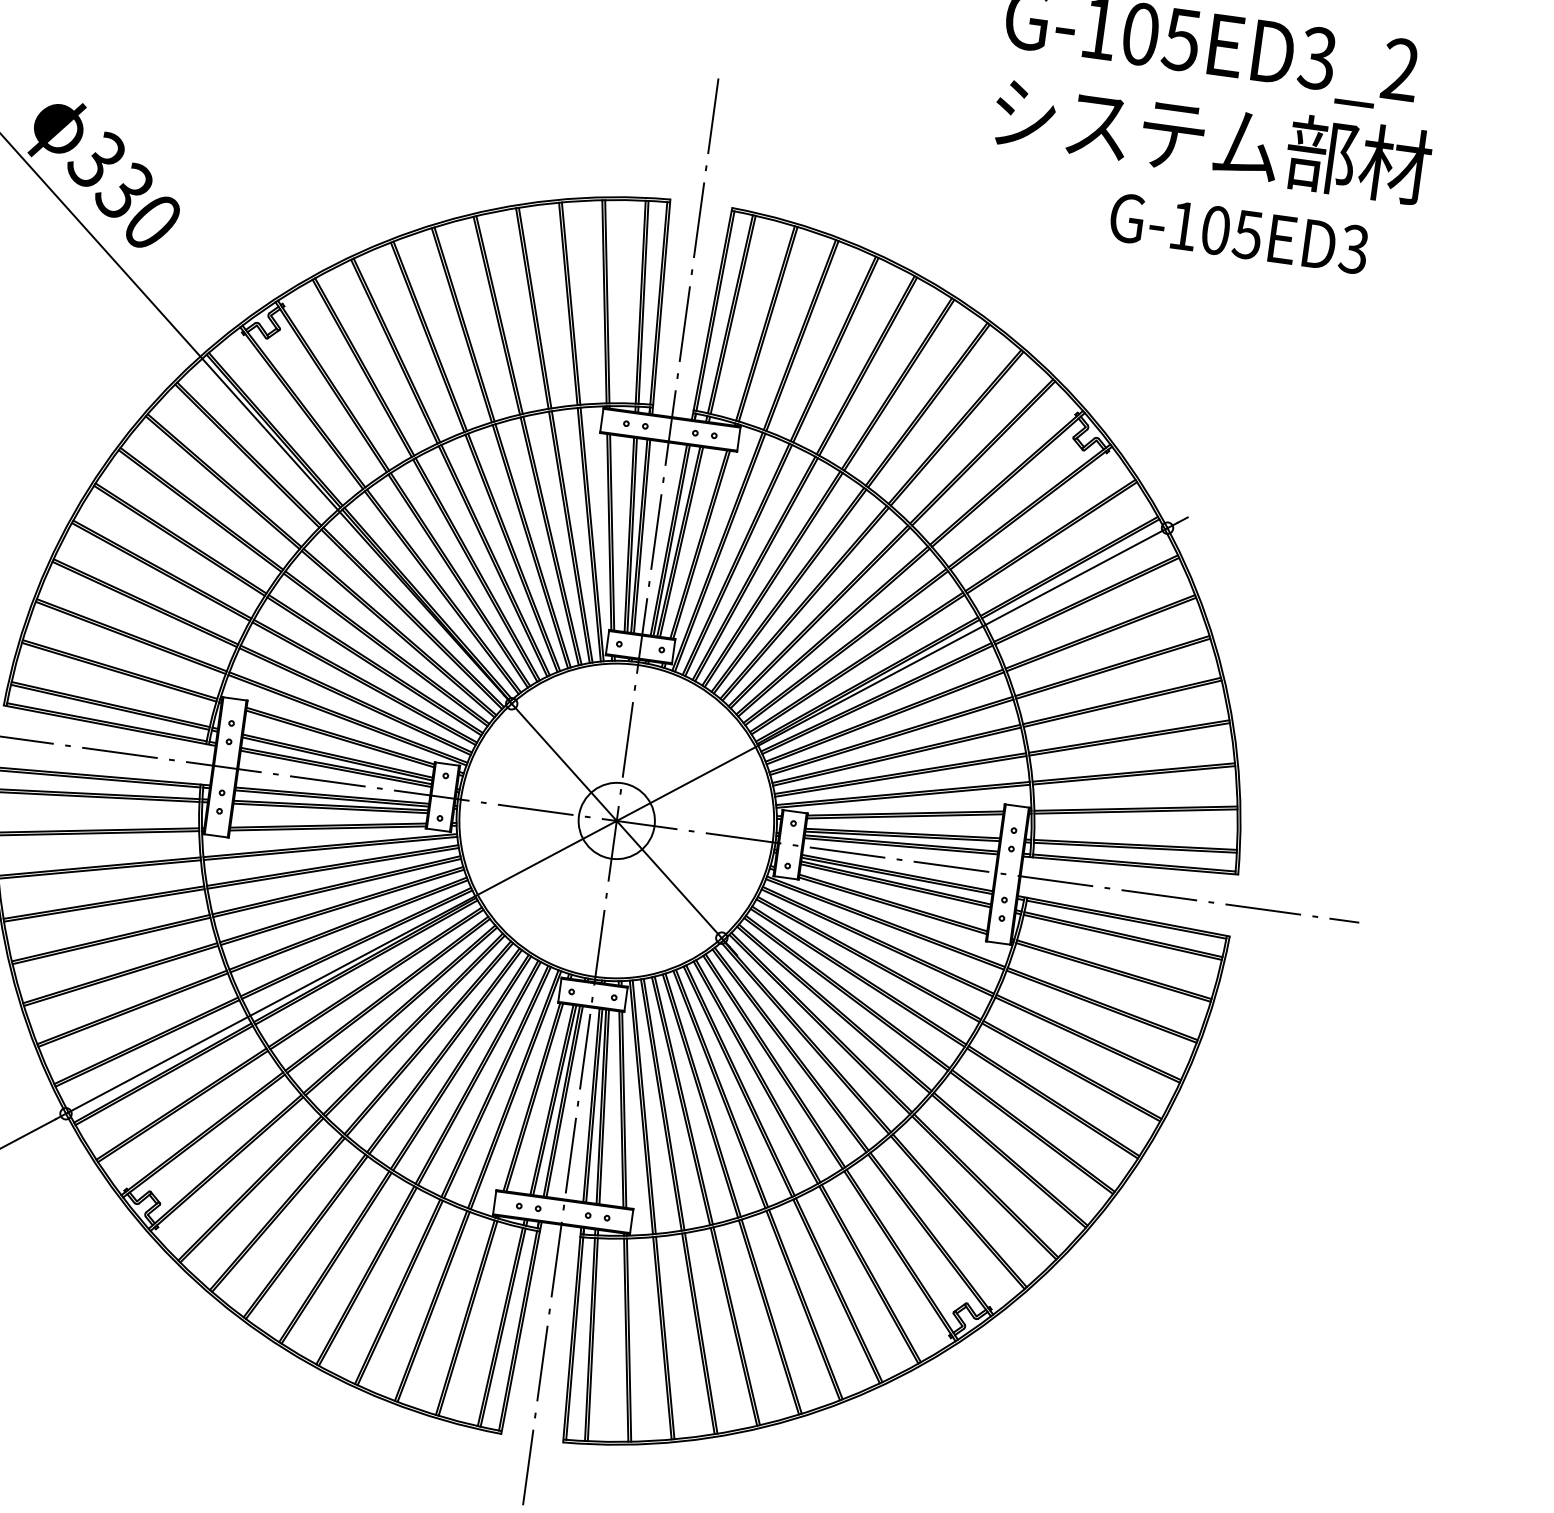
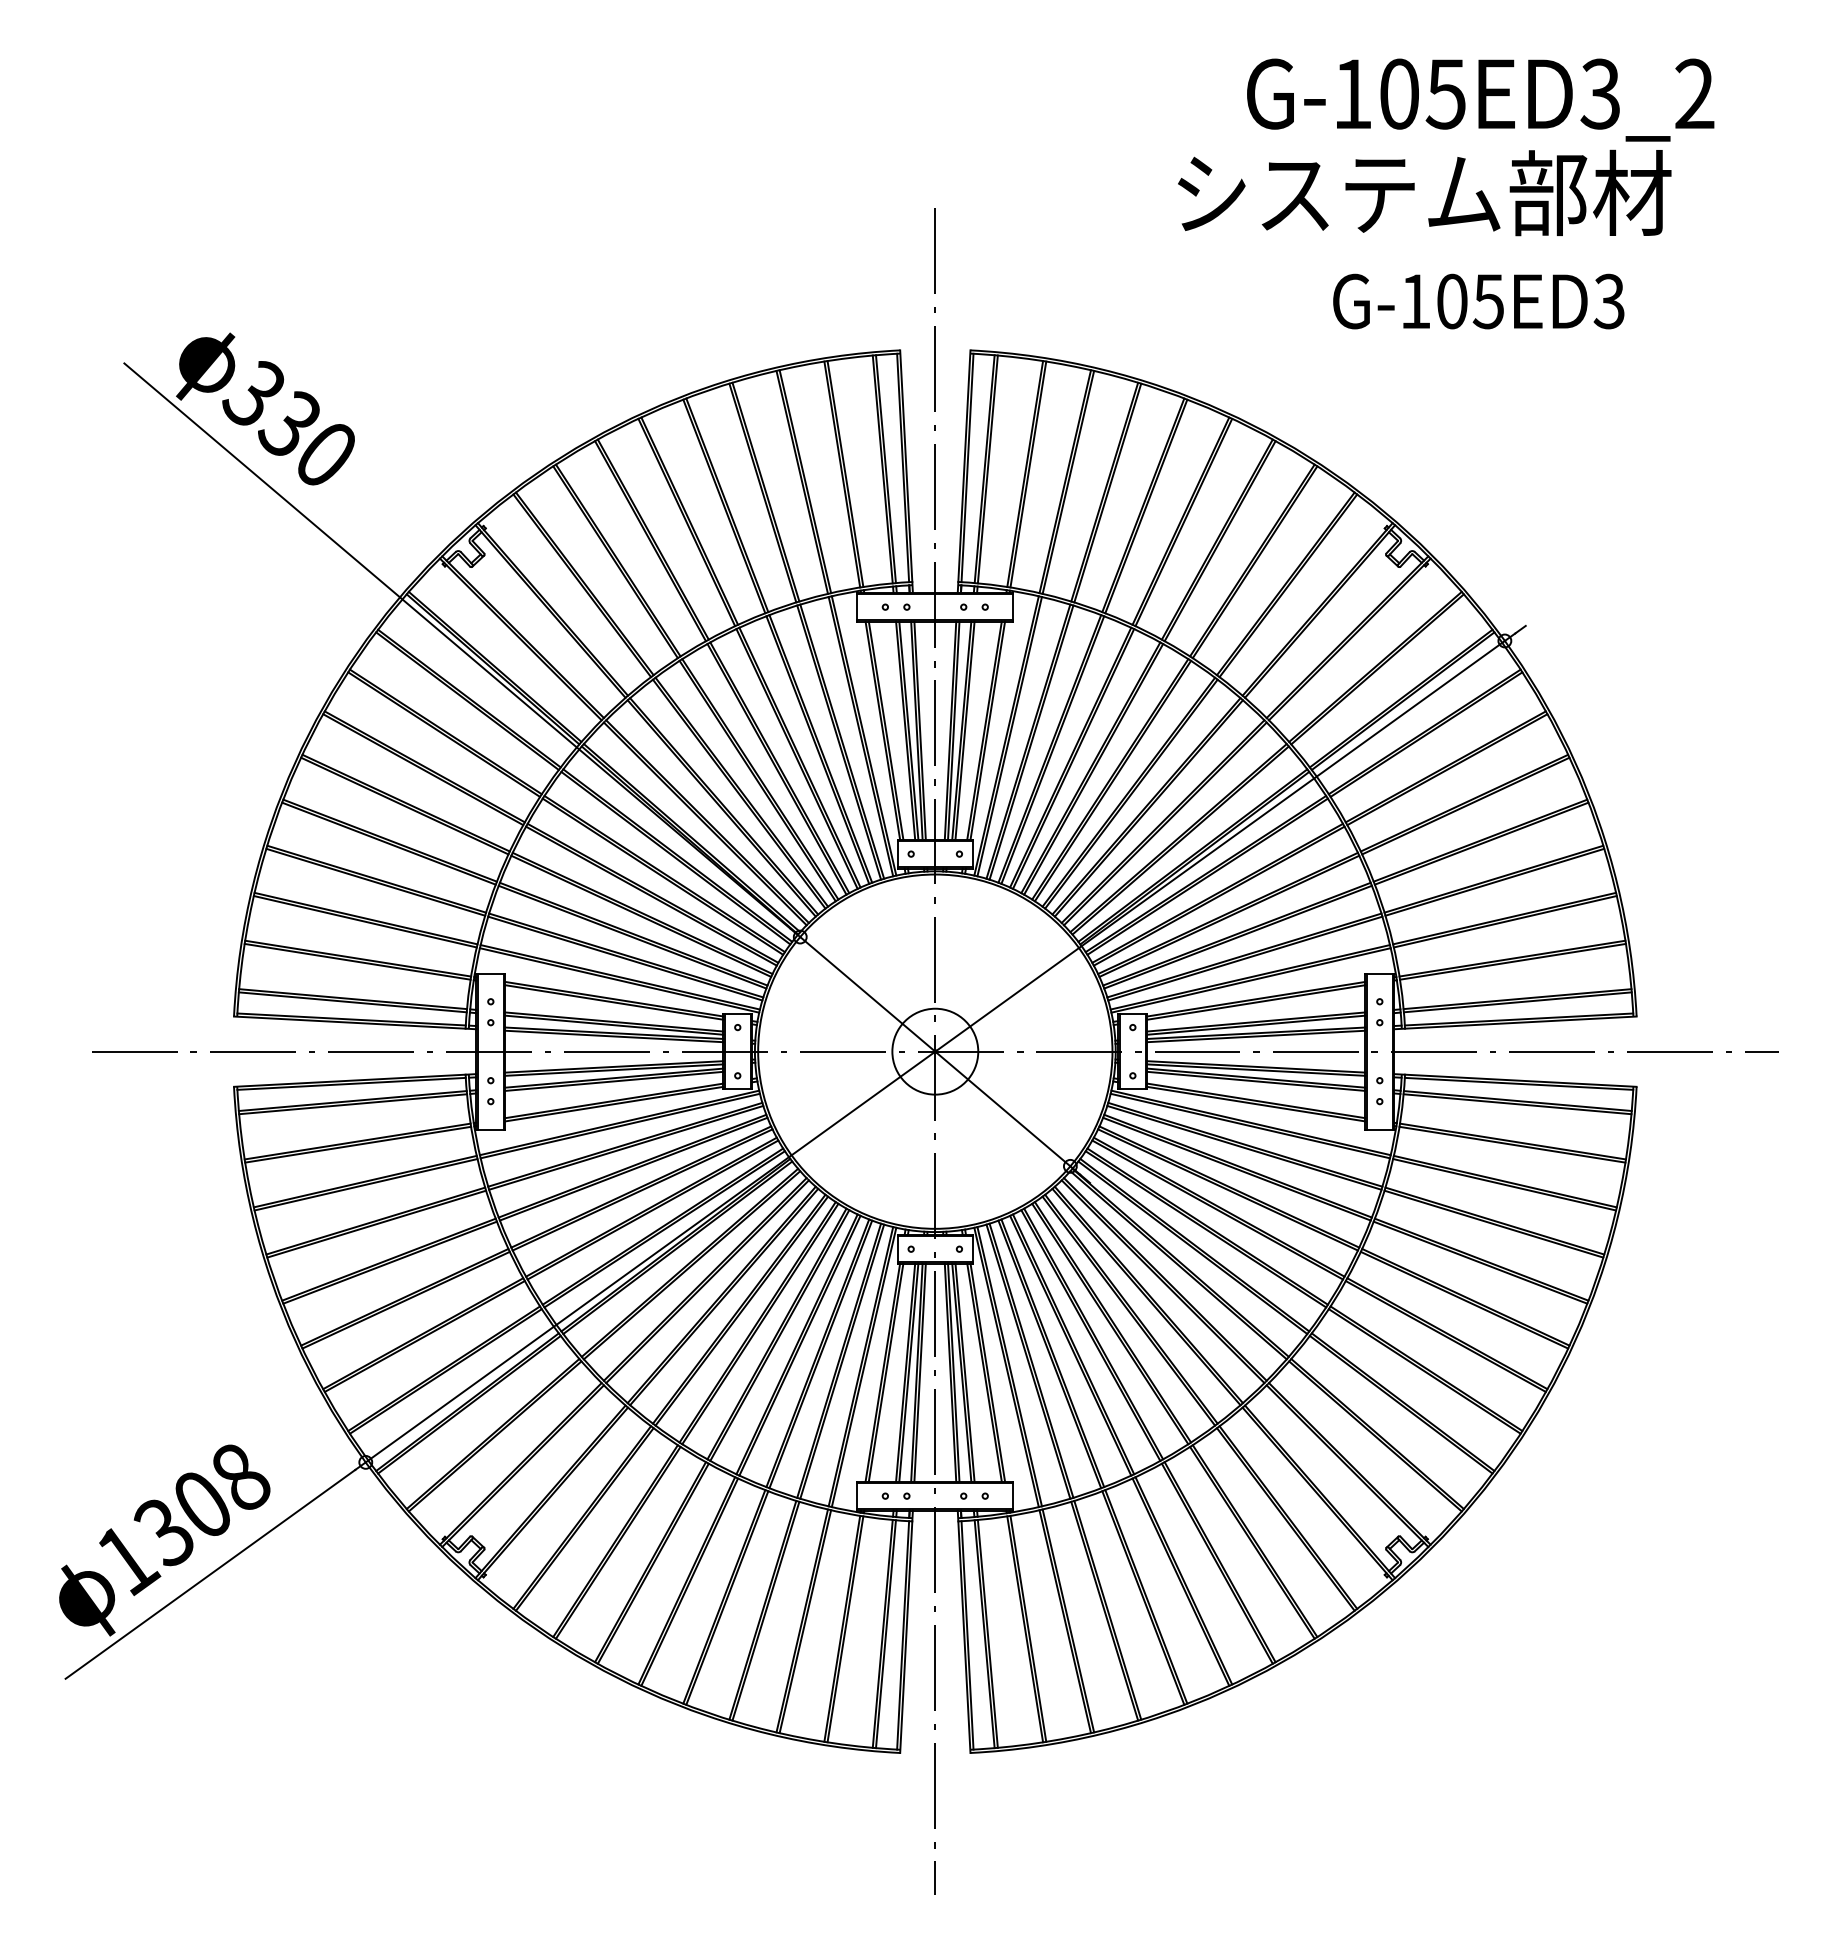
text: (1212, 139) -> (1424, 192), moved
text: (1238, 233) -> (1478, 301), moved

